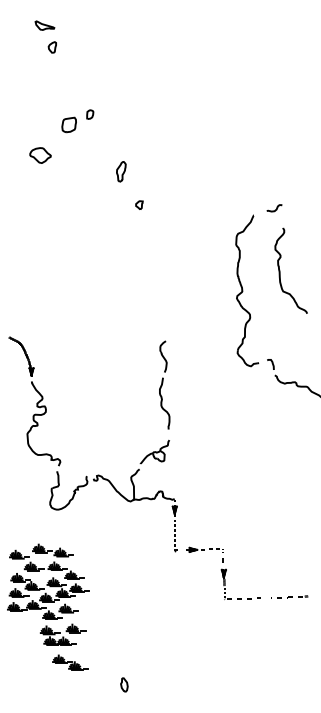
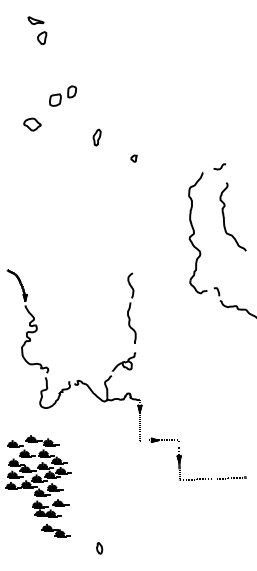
part: (51, 47) -> (41, 38), size x1.4
part: (90, 114) -> (72, 91), size x1.6
part: (139, 204) -> (134, 158), moved

